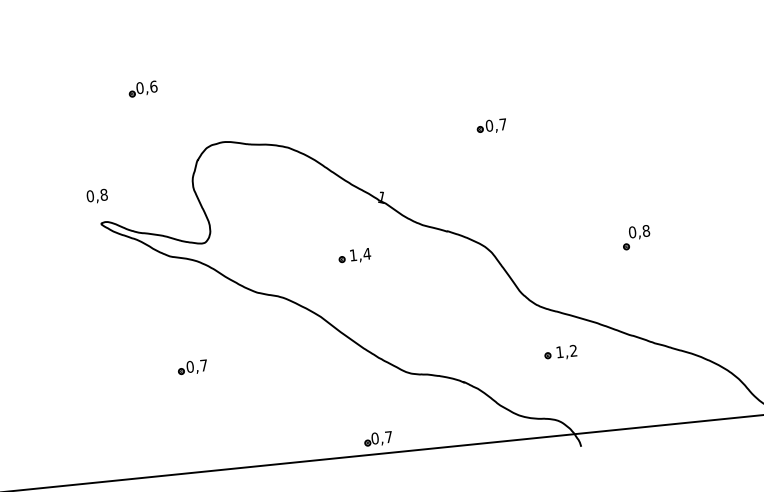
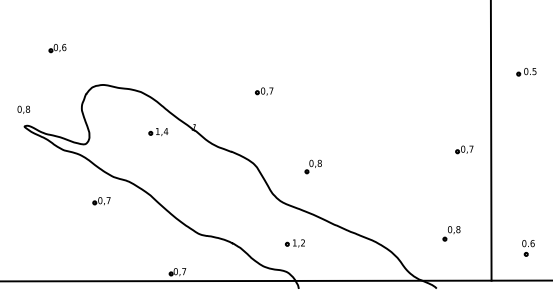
part: (634, 237) -> (312, 166), moved
part: (354, 256) -> (158, 132), moved
part: (559, 353) -> (294, 243), moved
part: (192, 368) -> (101, 201), moved

